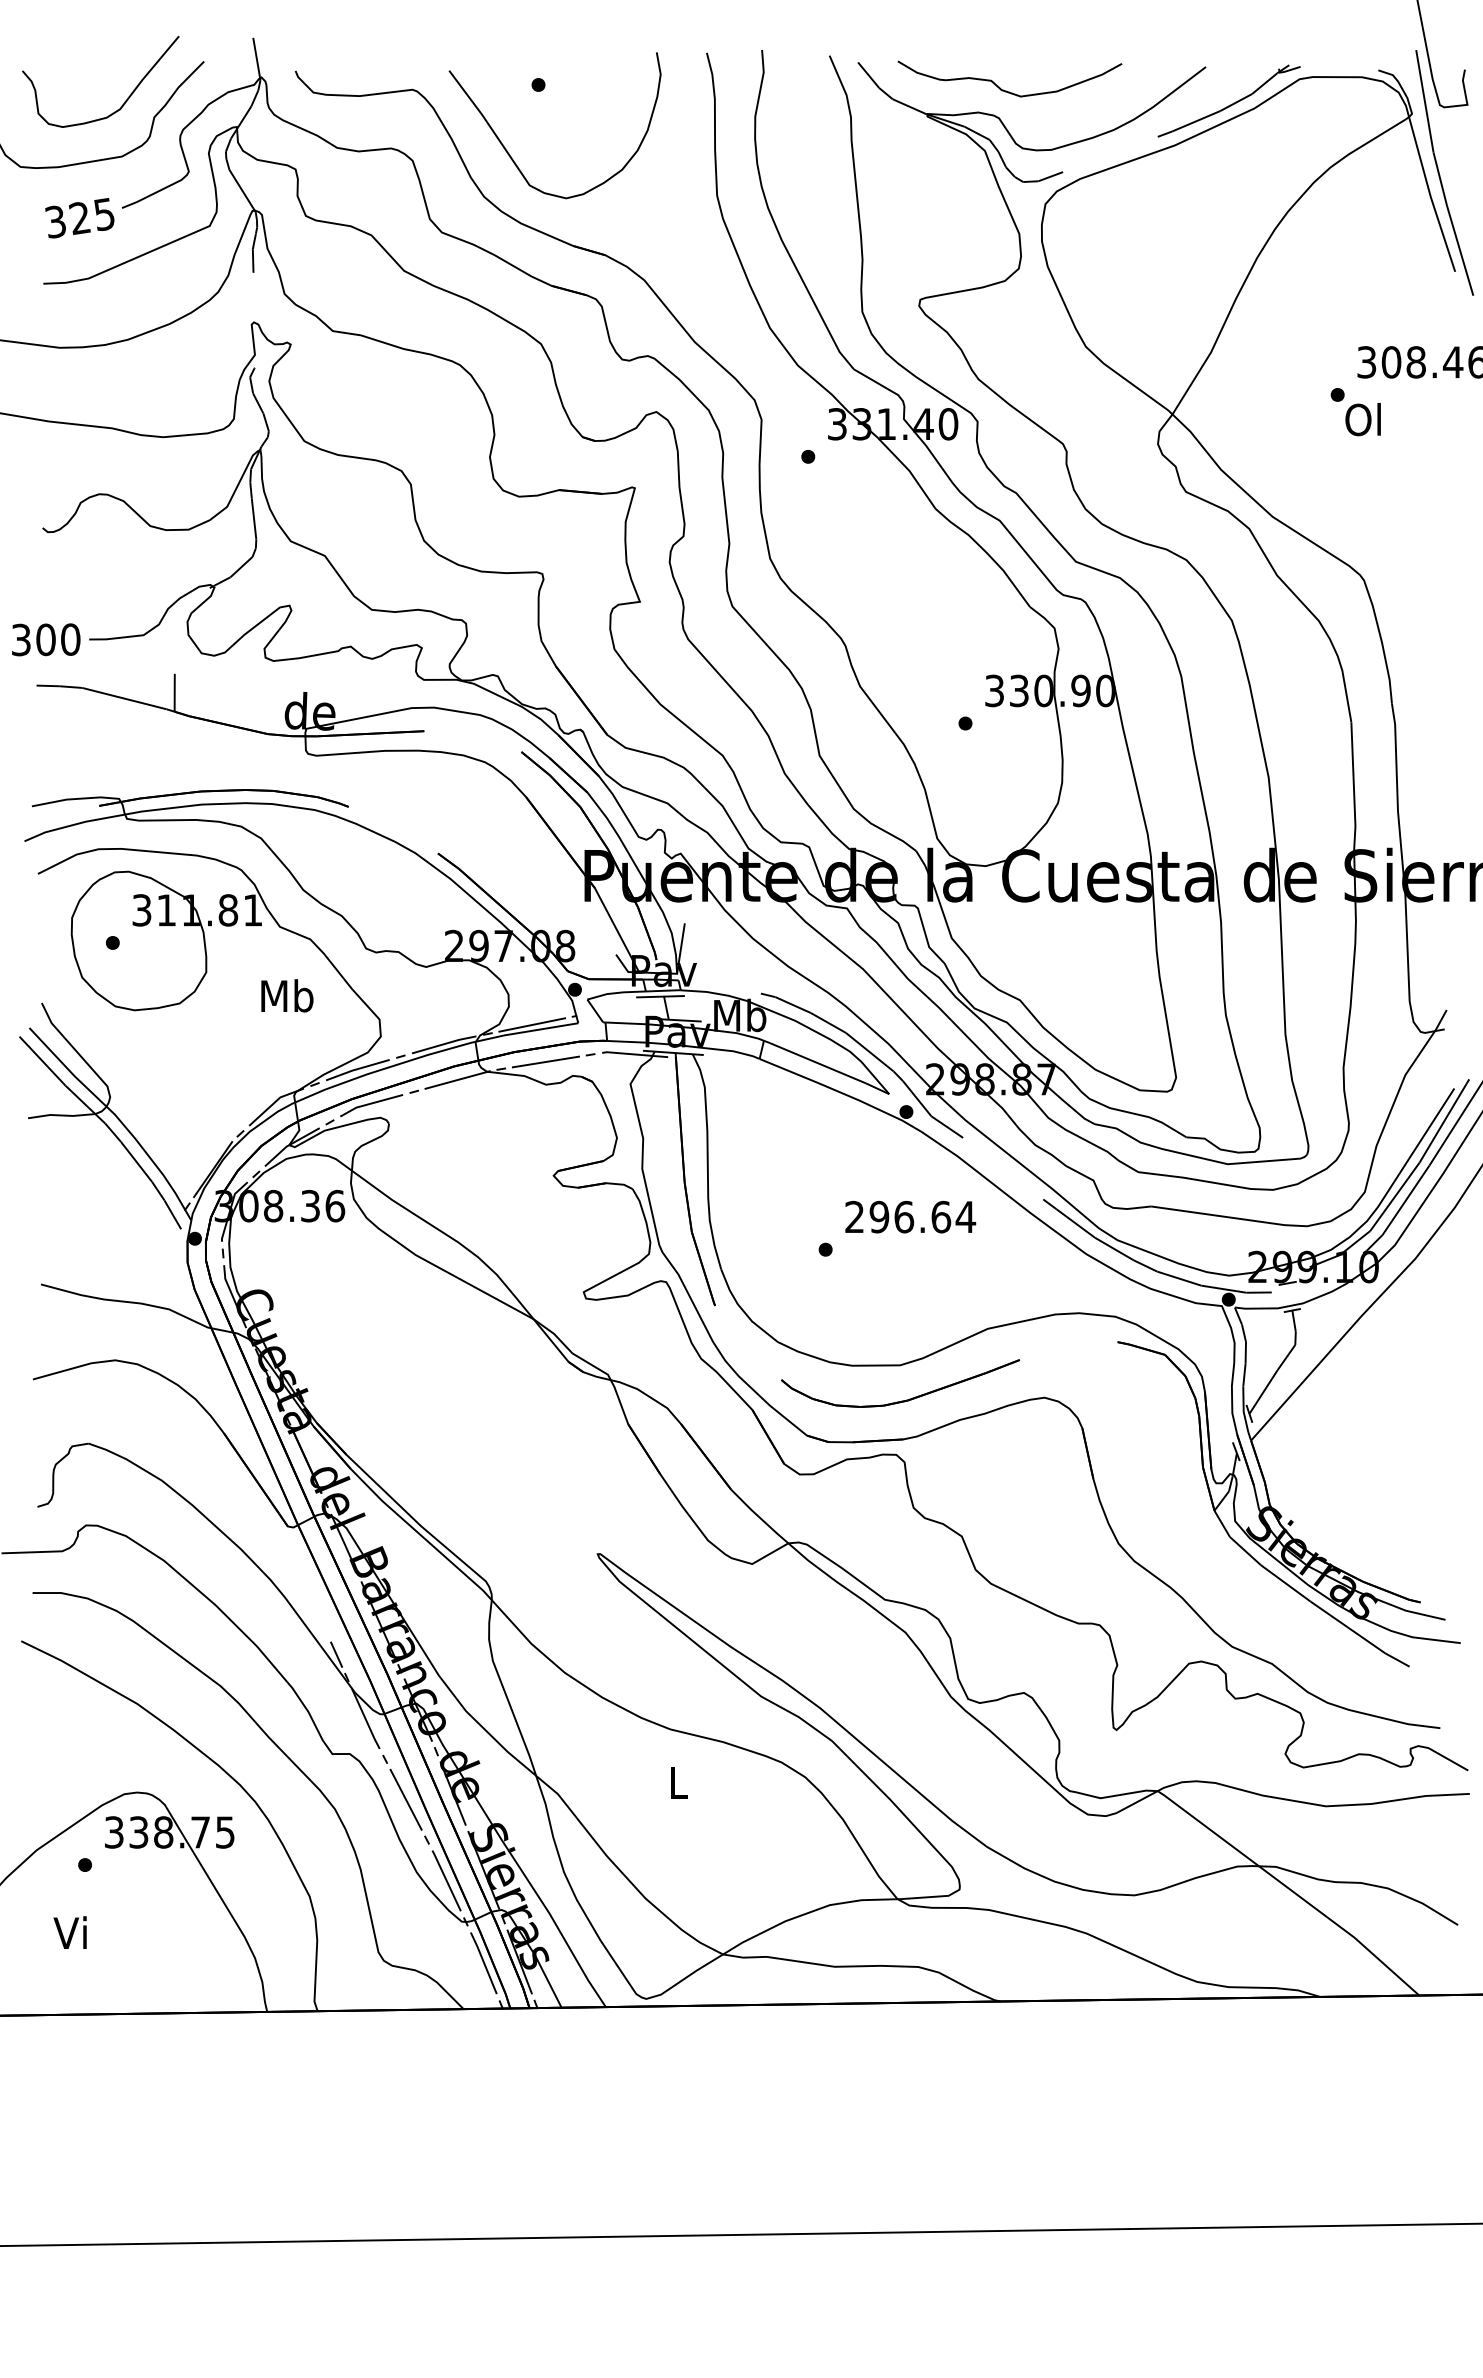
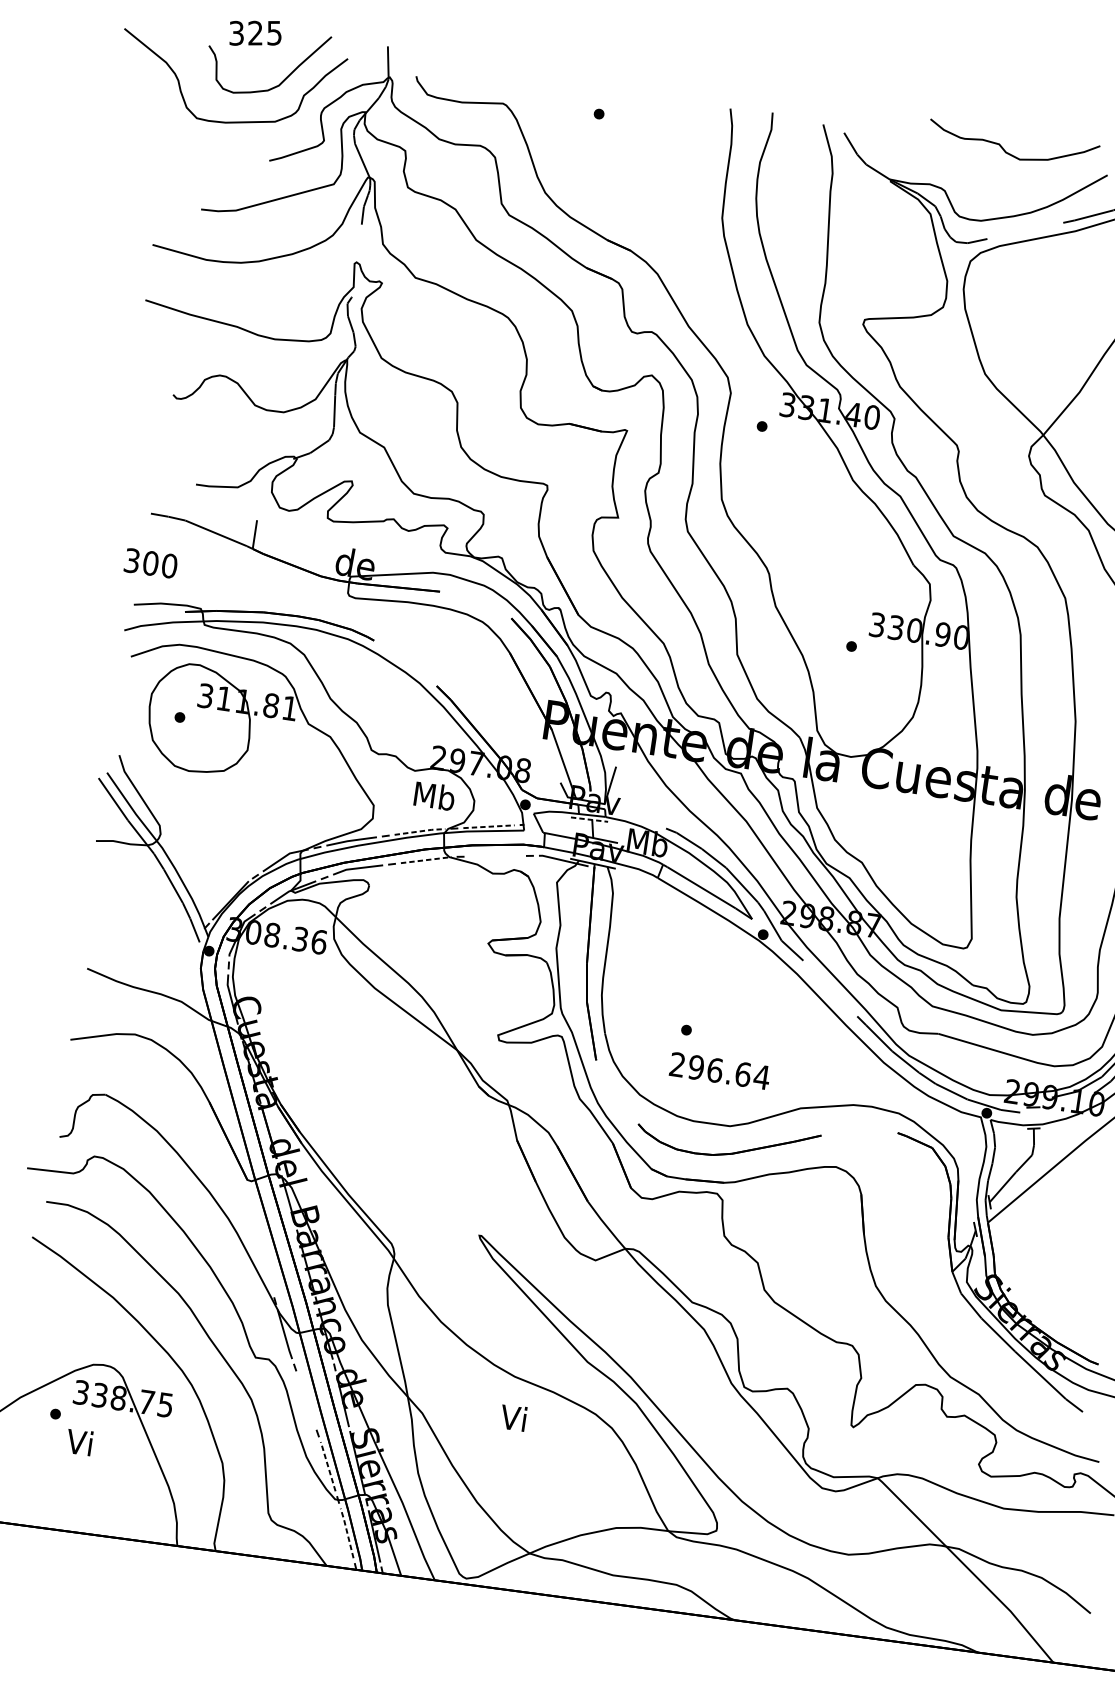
curve: (1006, 90) -> (1009, 153), moved
curve: (509, 153) -> (569, 162), removed
text: (79, 218) -> (255, 33), moved
text: (46, 639) -> (151, 563), moved
text: (287, 995) -> (434, 795), moved
line: (660, 996) -> (589, 819), solid -> dashed
line: (532, 1024) -> (489, 826), solid -> dashed
line: (444, 1044) -> (420, 831), solid -> dashed
line: (545, 1061) -> (494, 855), removed
line: (458, 1079) -> (426, 859), solid -> dashed
text: (910, 1216) -> (719, 1070), moved
line: (336, 1654) -> (269, 1282), removed
text: (675, 1782) -> (512, 1417), L -> Vi
line: (405, 1799) -> (306, 1400), removed
line: (446, 1879) -> (328, 1465), solid -> dashed
text: (69, 1932) -> (78, 1441), moved
line: (483, 1961) -> (347, 1531), solid -> dashed

